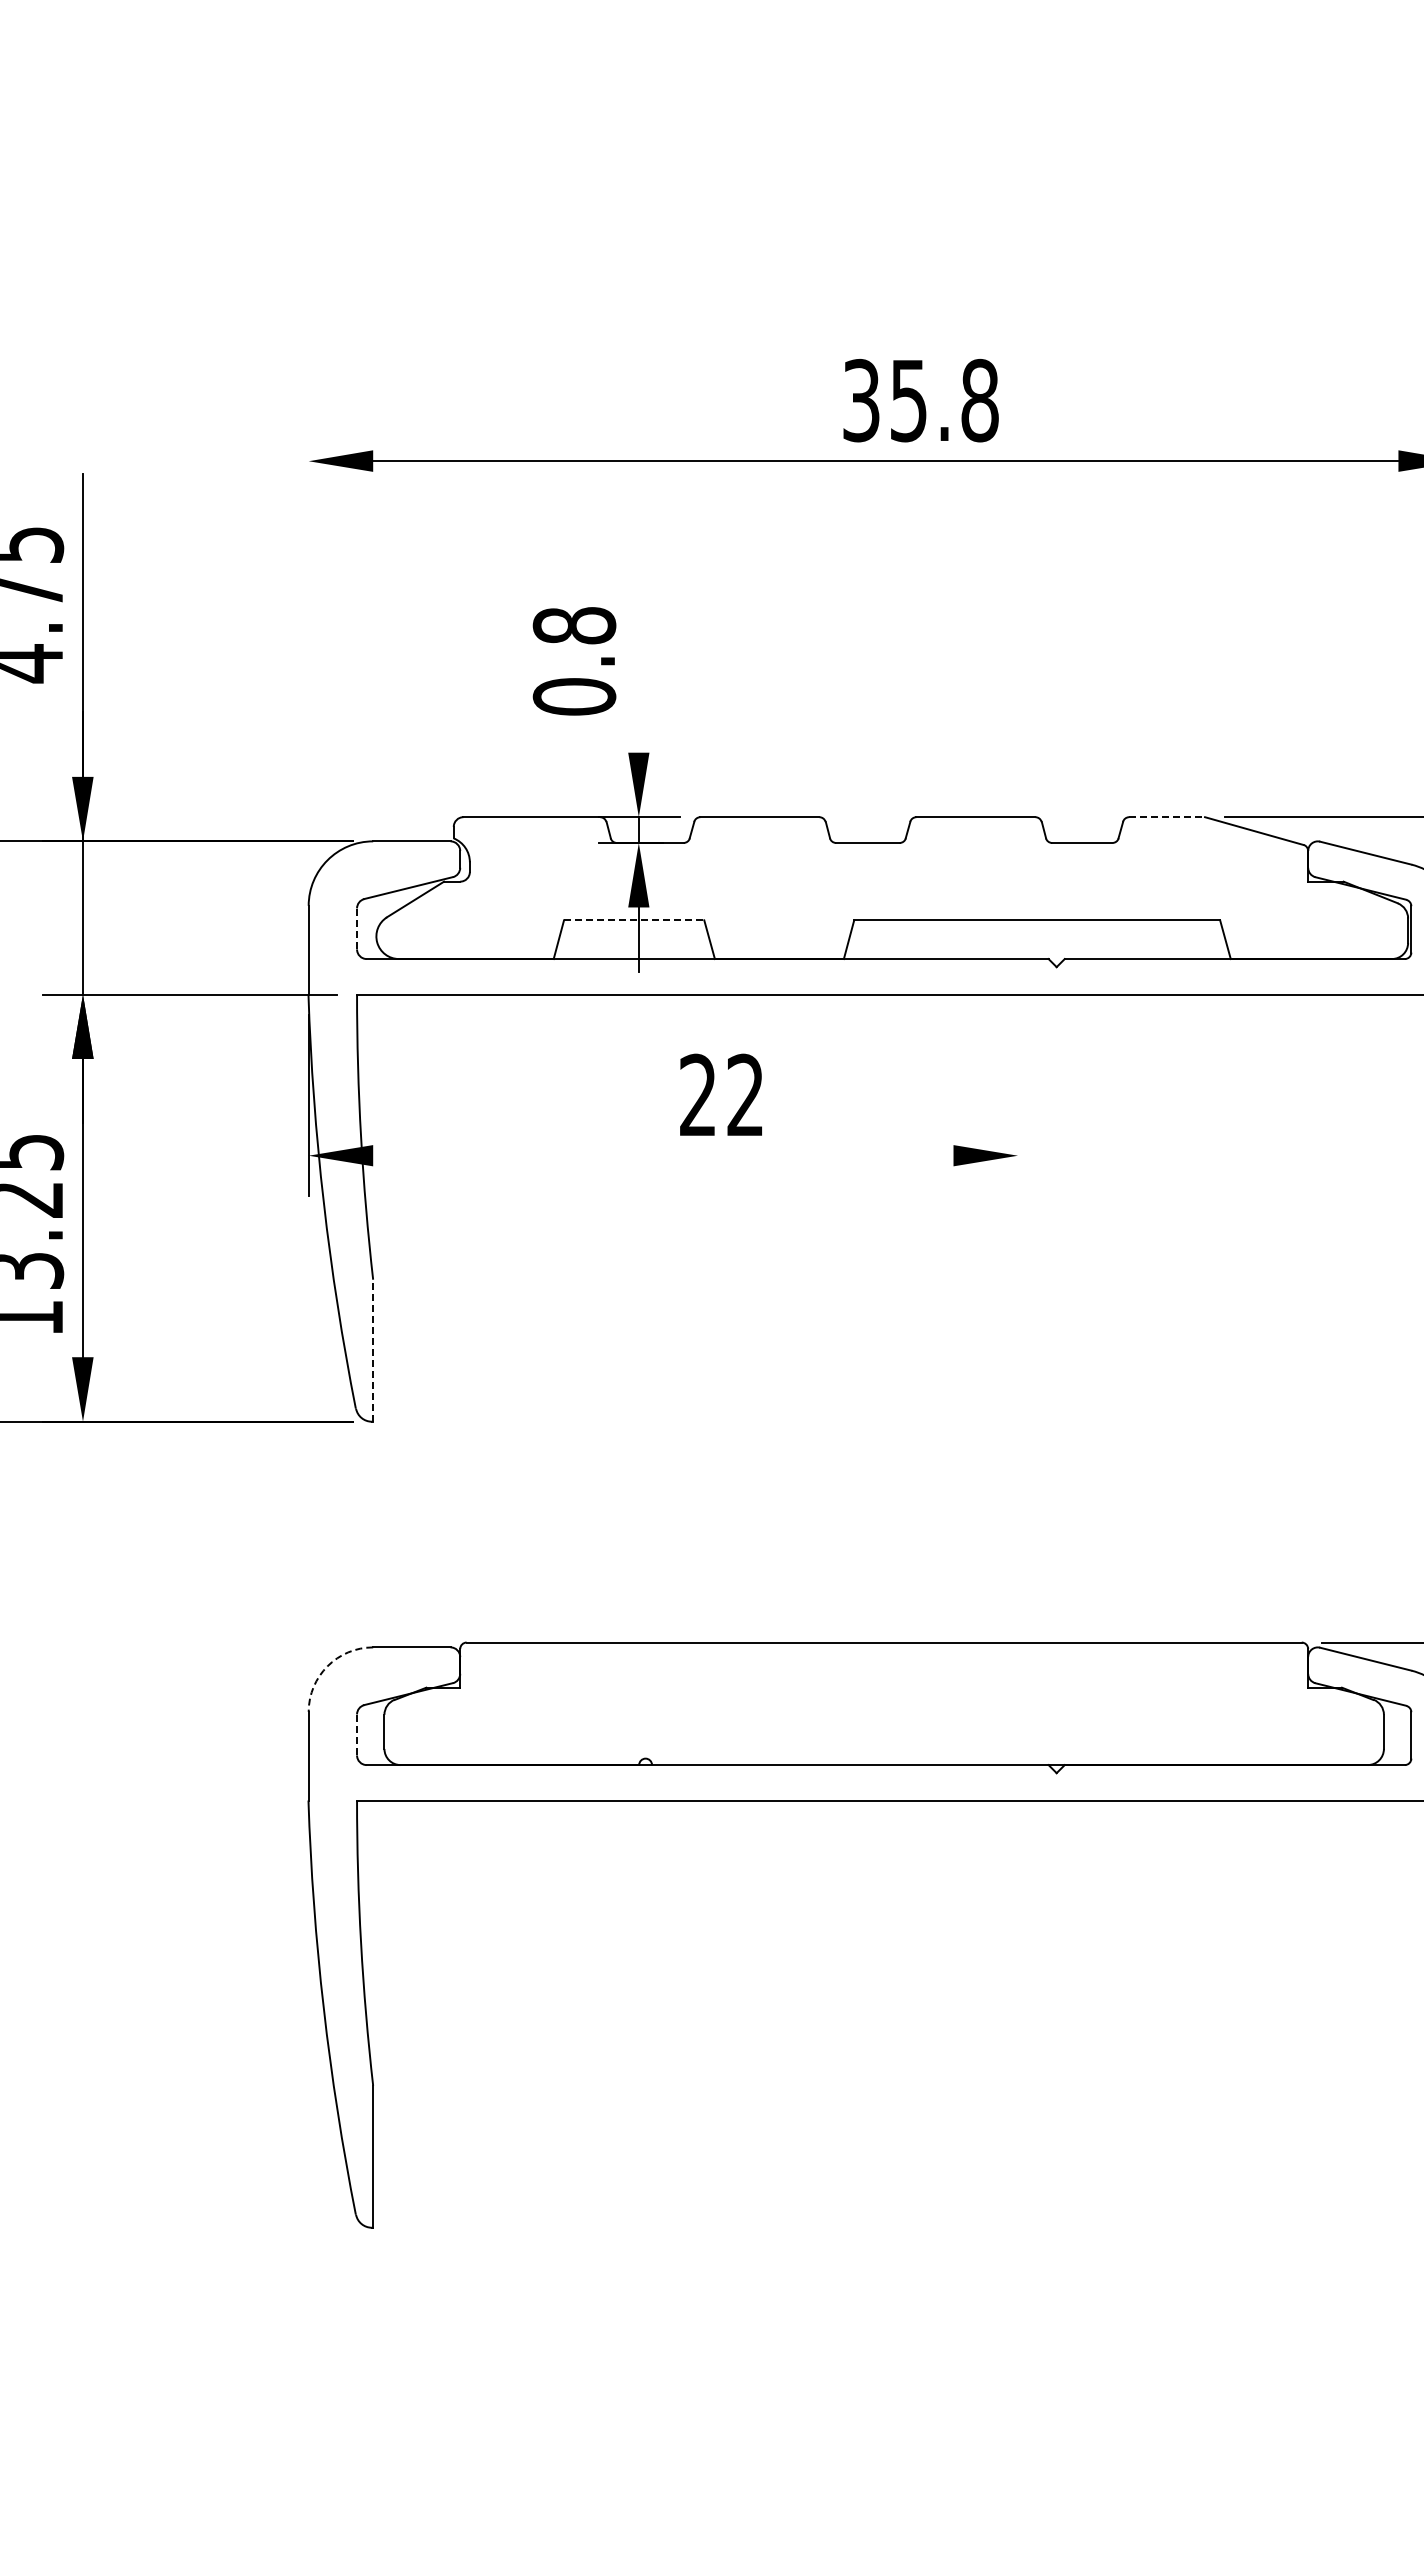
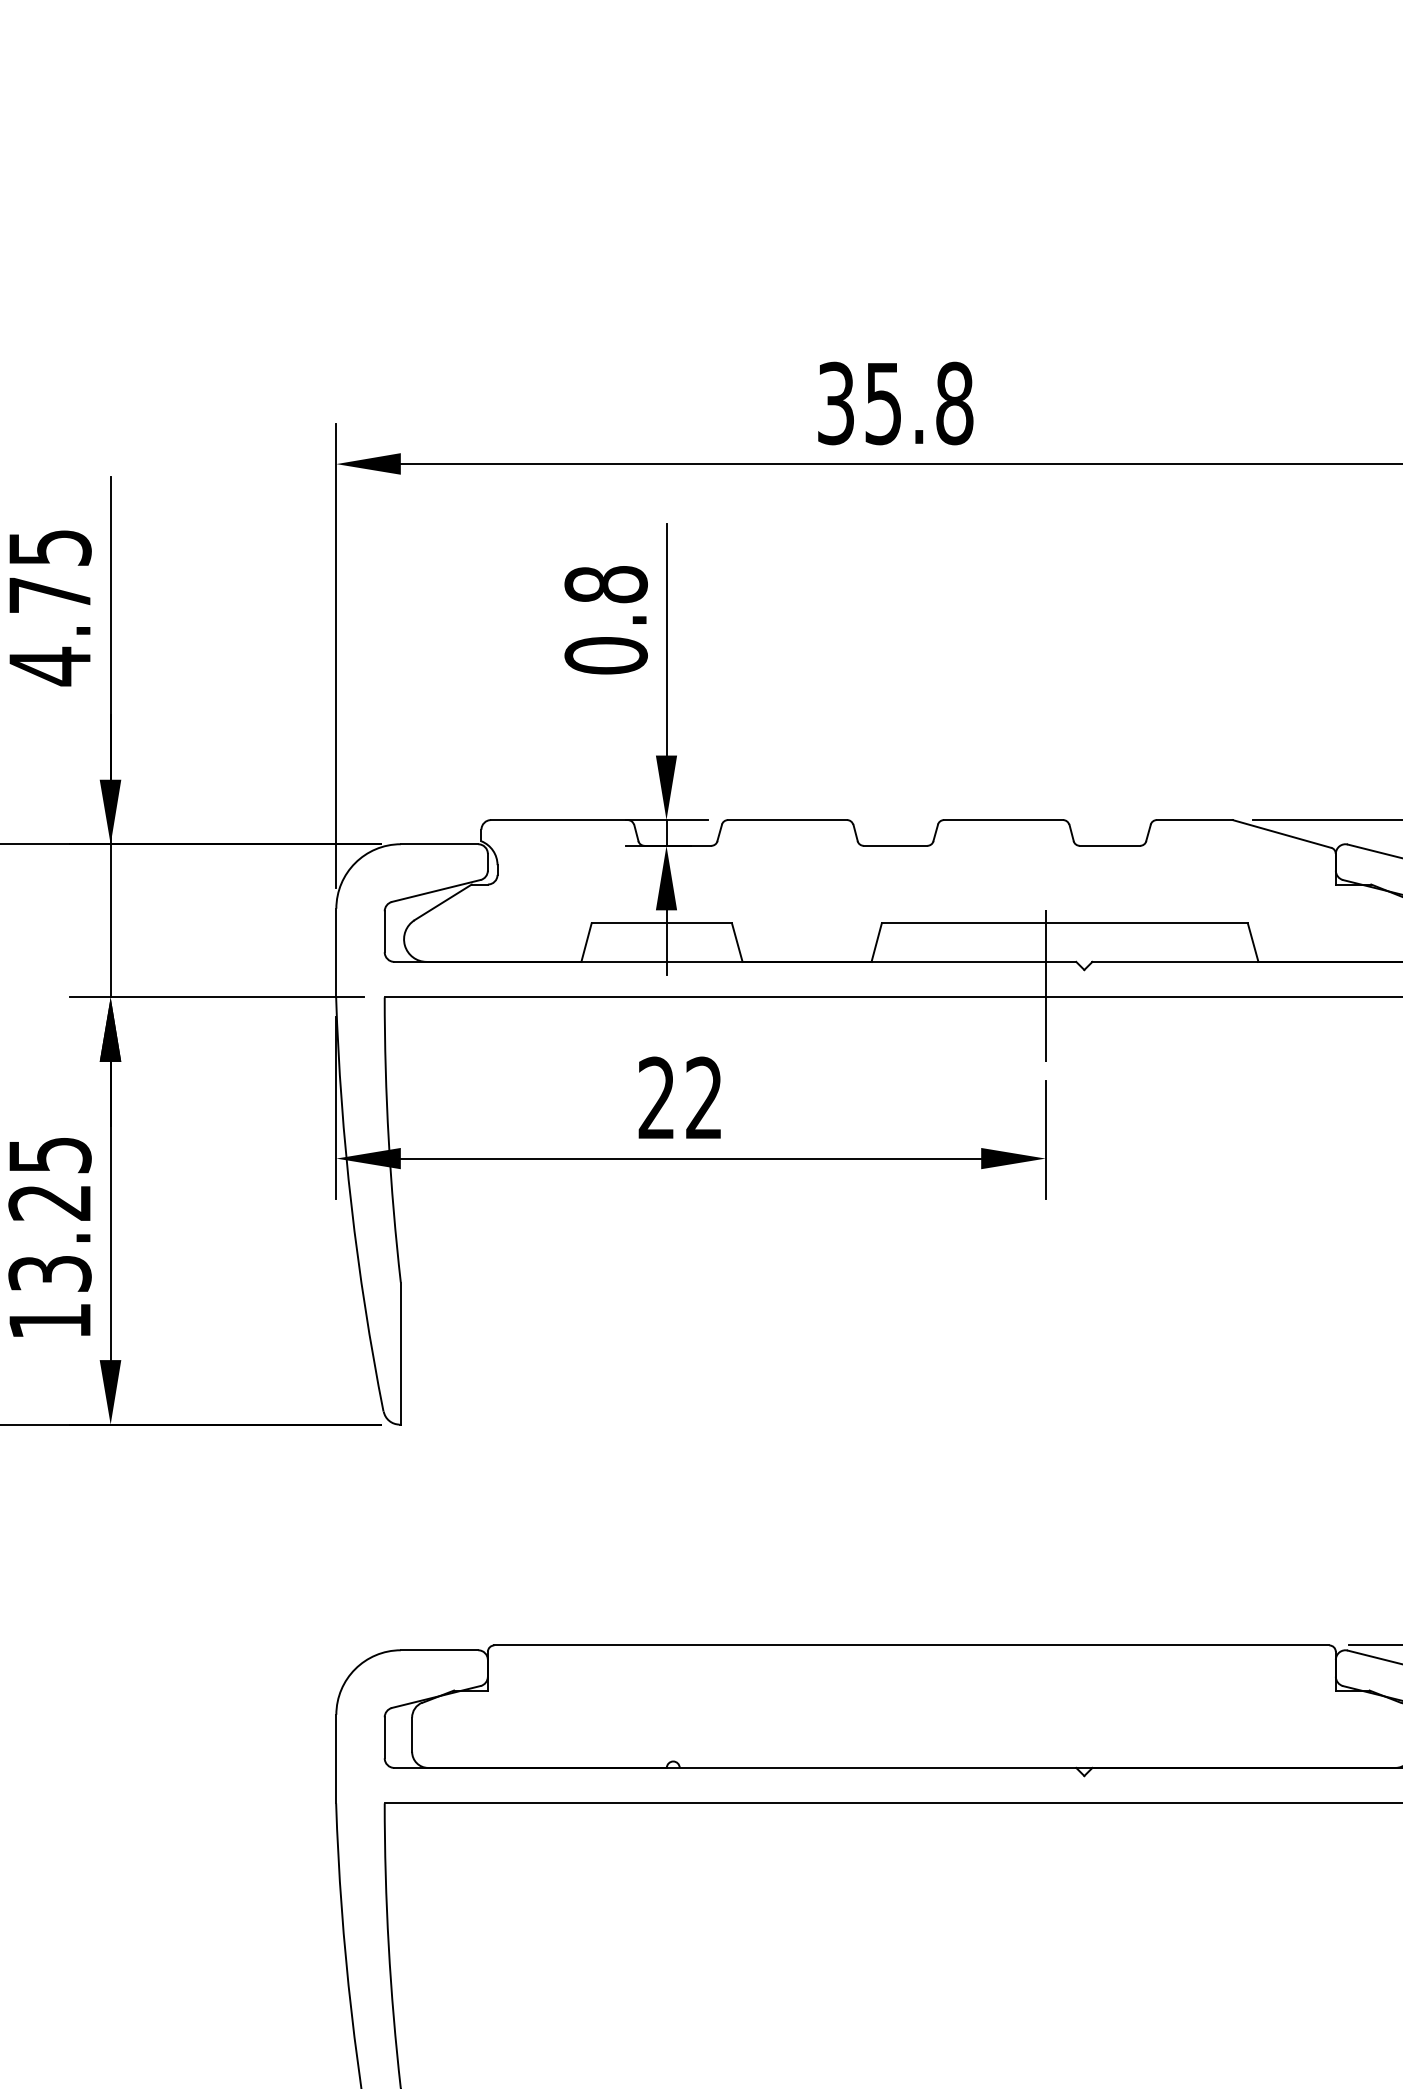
text: (920, 400) -> (895, 403), moved
line: (638, 636) -> (666, 639), added
line: (308, 652) -> (336, 655), added
text: (574, 661) -> (606, 620), moved
line: (1167, 817) -> (1195, 820), dashed -> solid
line: (634, 920) -> (662, 923), dashed -> solid
line: (357, 928) -> (385, 931), dashed -> solid
line: (1017, 983) -> (1045, 986), added
text: (720, 1094) -> (679, 1097), moved
line: (1017, 1137) -> (1045, 1140), added
line: (663, 1155) -> (691, 1158), added
line: (373, 1350) -> (401, 1353), dashed -> solid
arc: (327, 1666) -> (355, 1669), dashed -> solid
line: (357, 1734) -> (385, 1737), dashed -> solid

